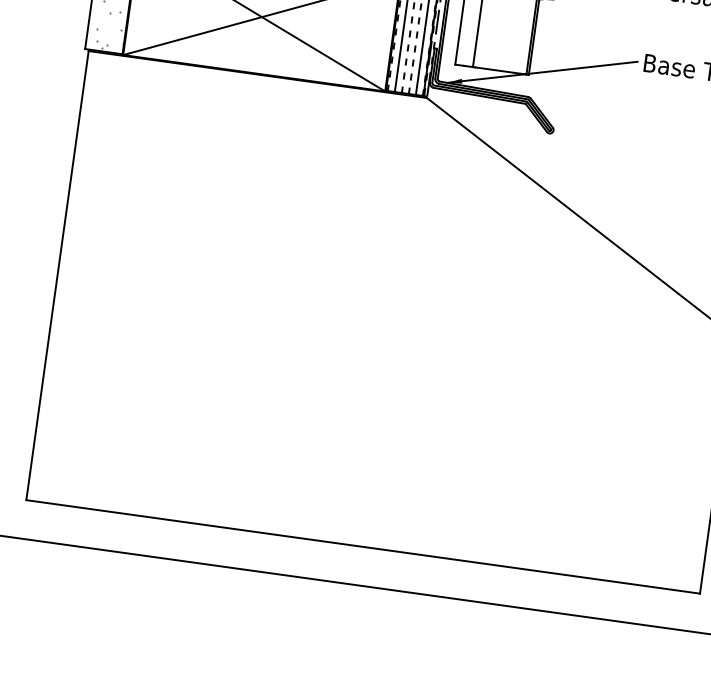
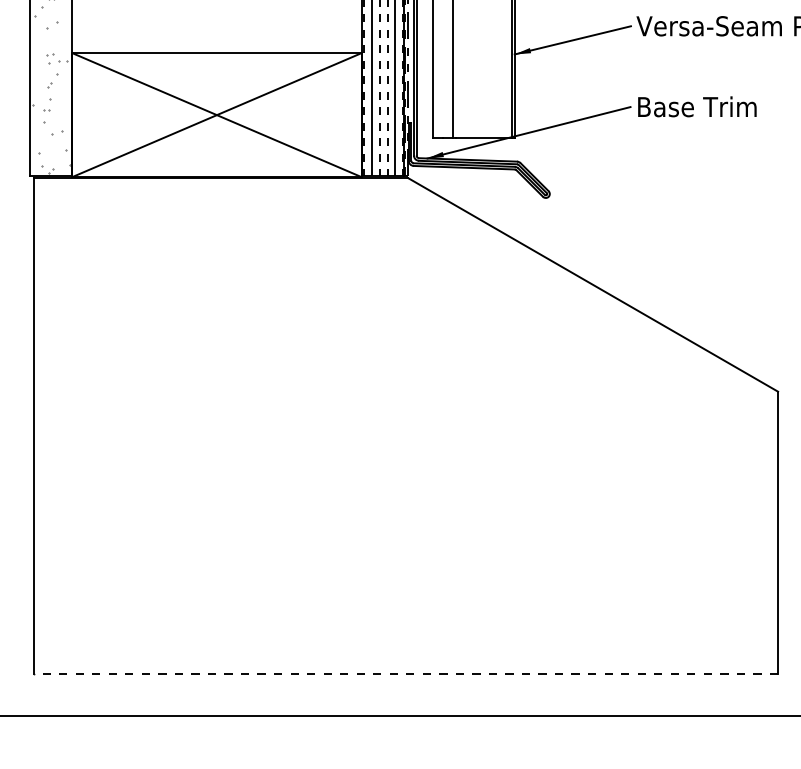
line: (363, 546) -> (406, 673), solid -> dashed

